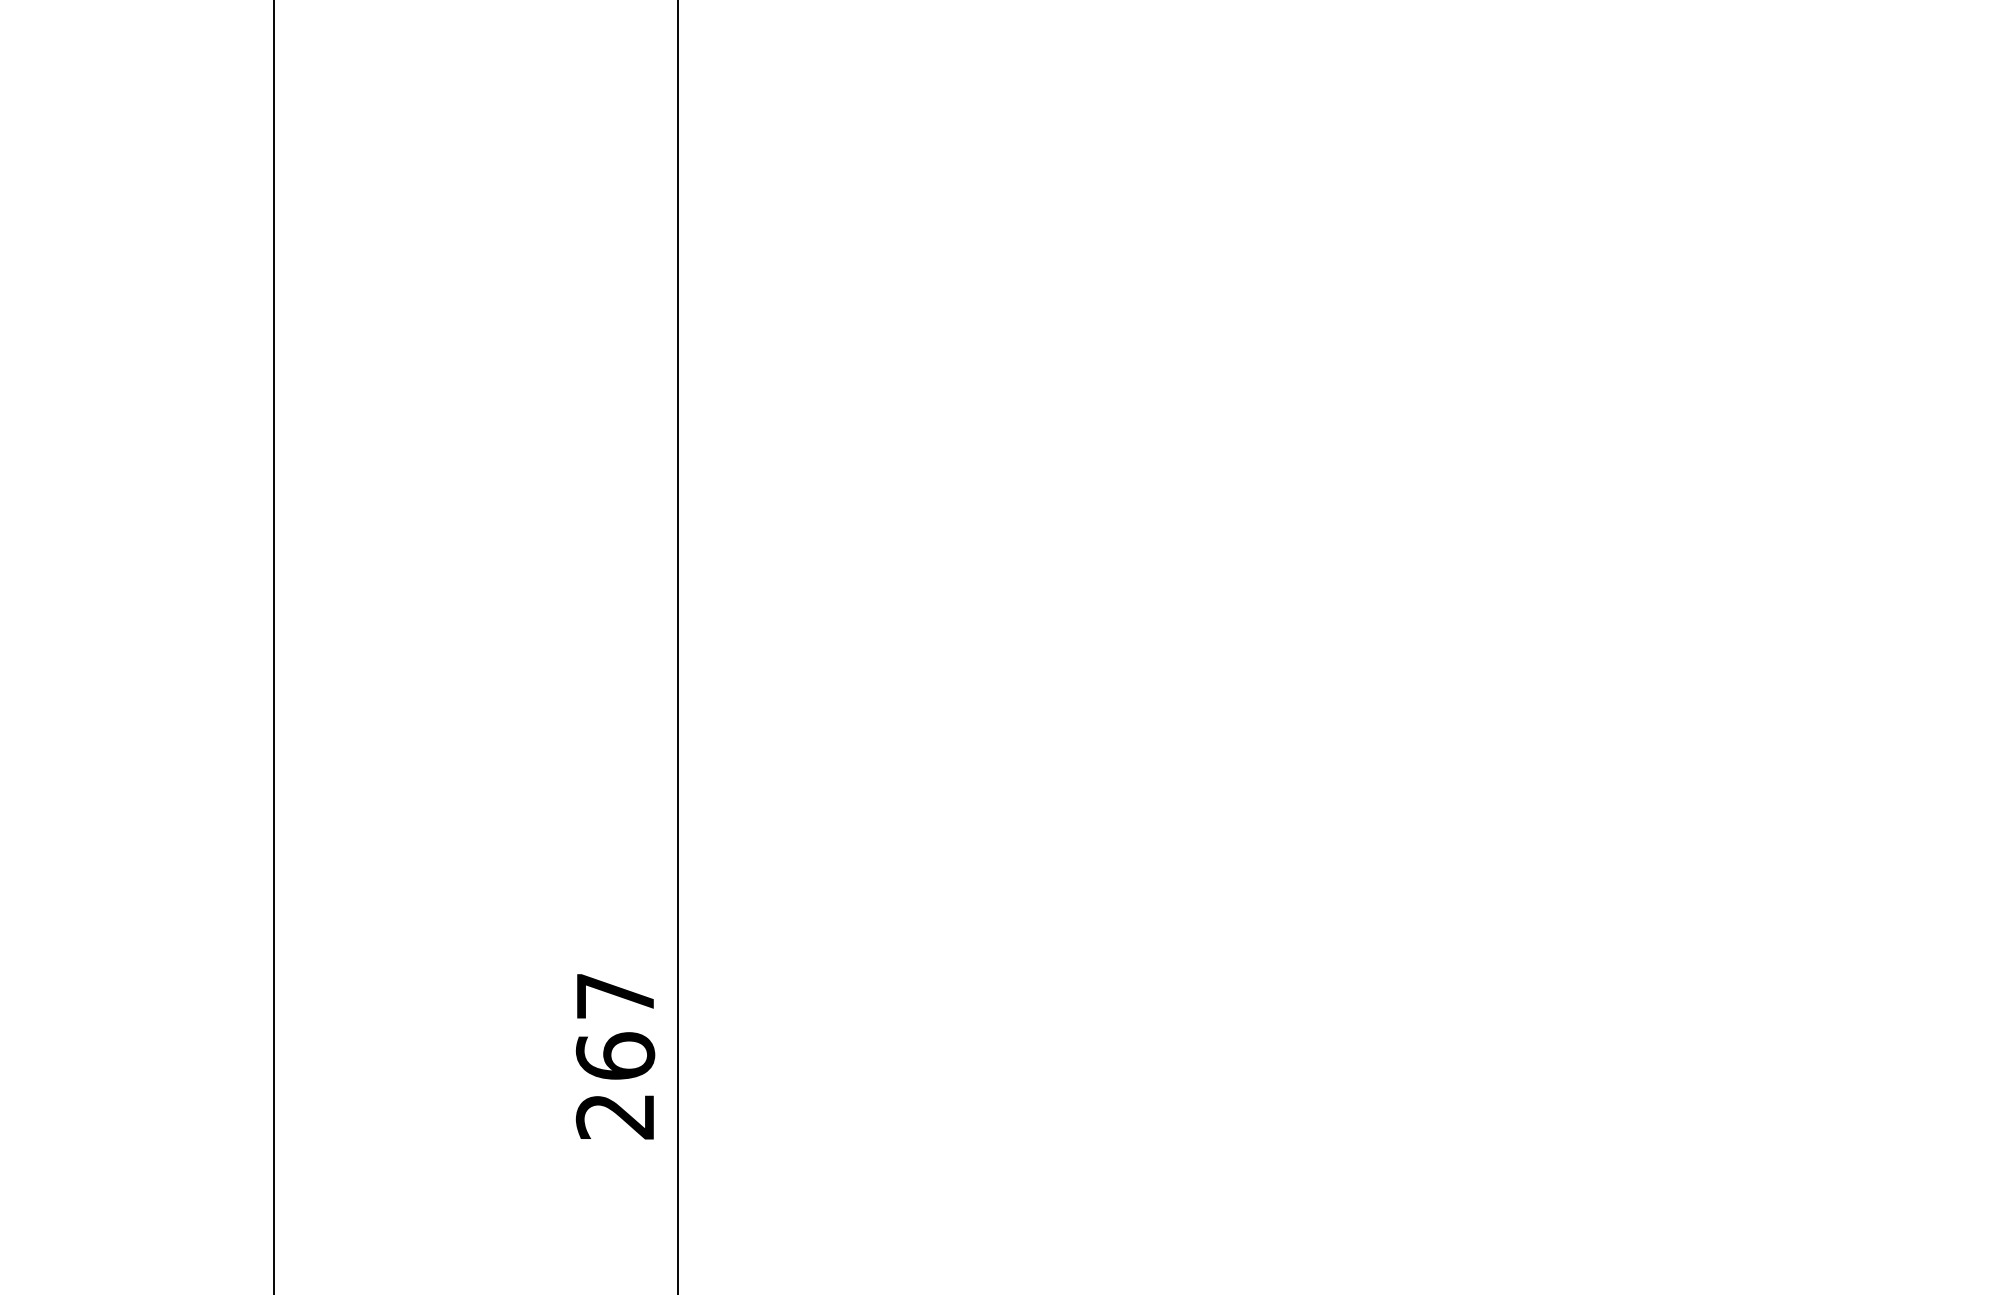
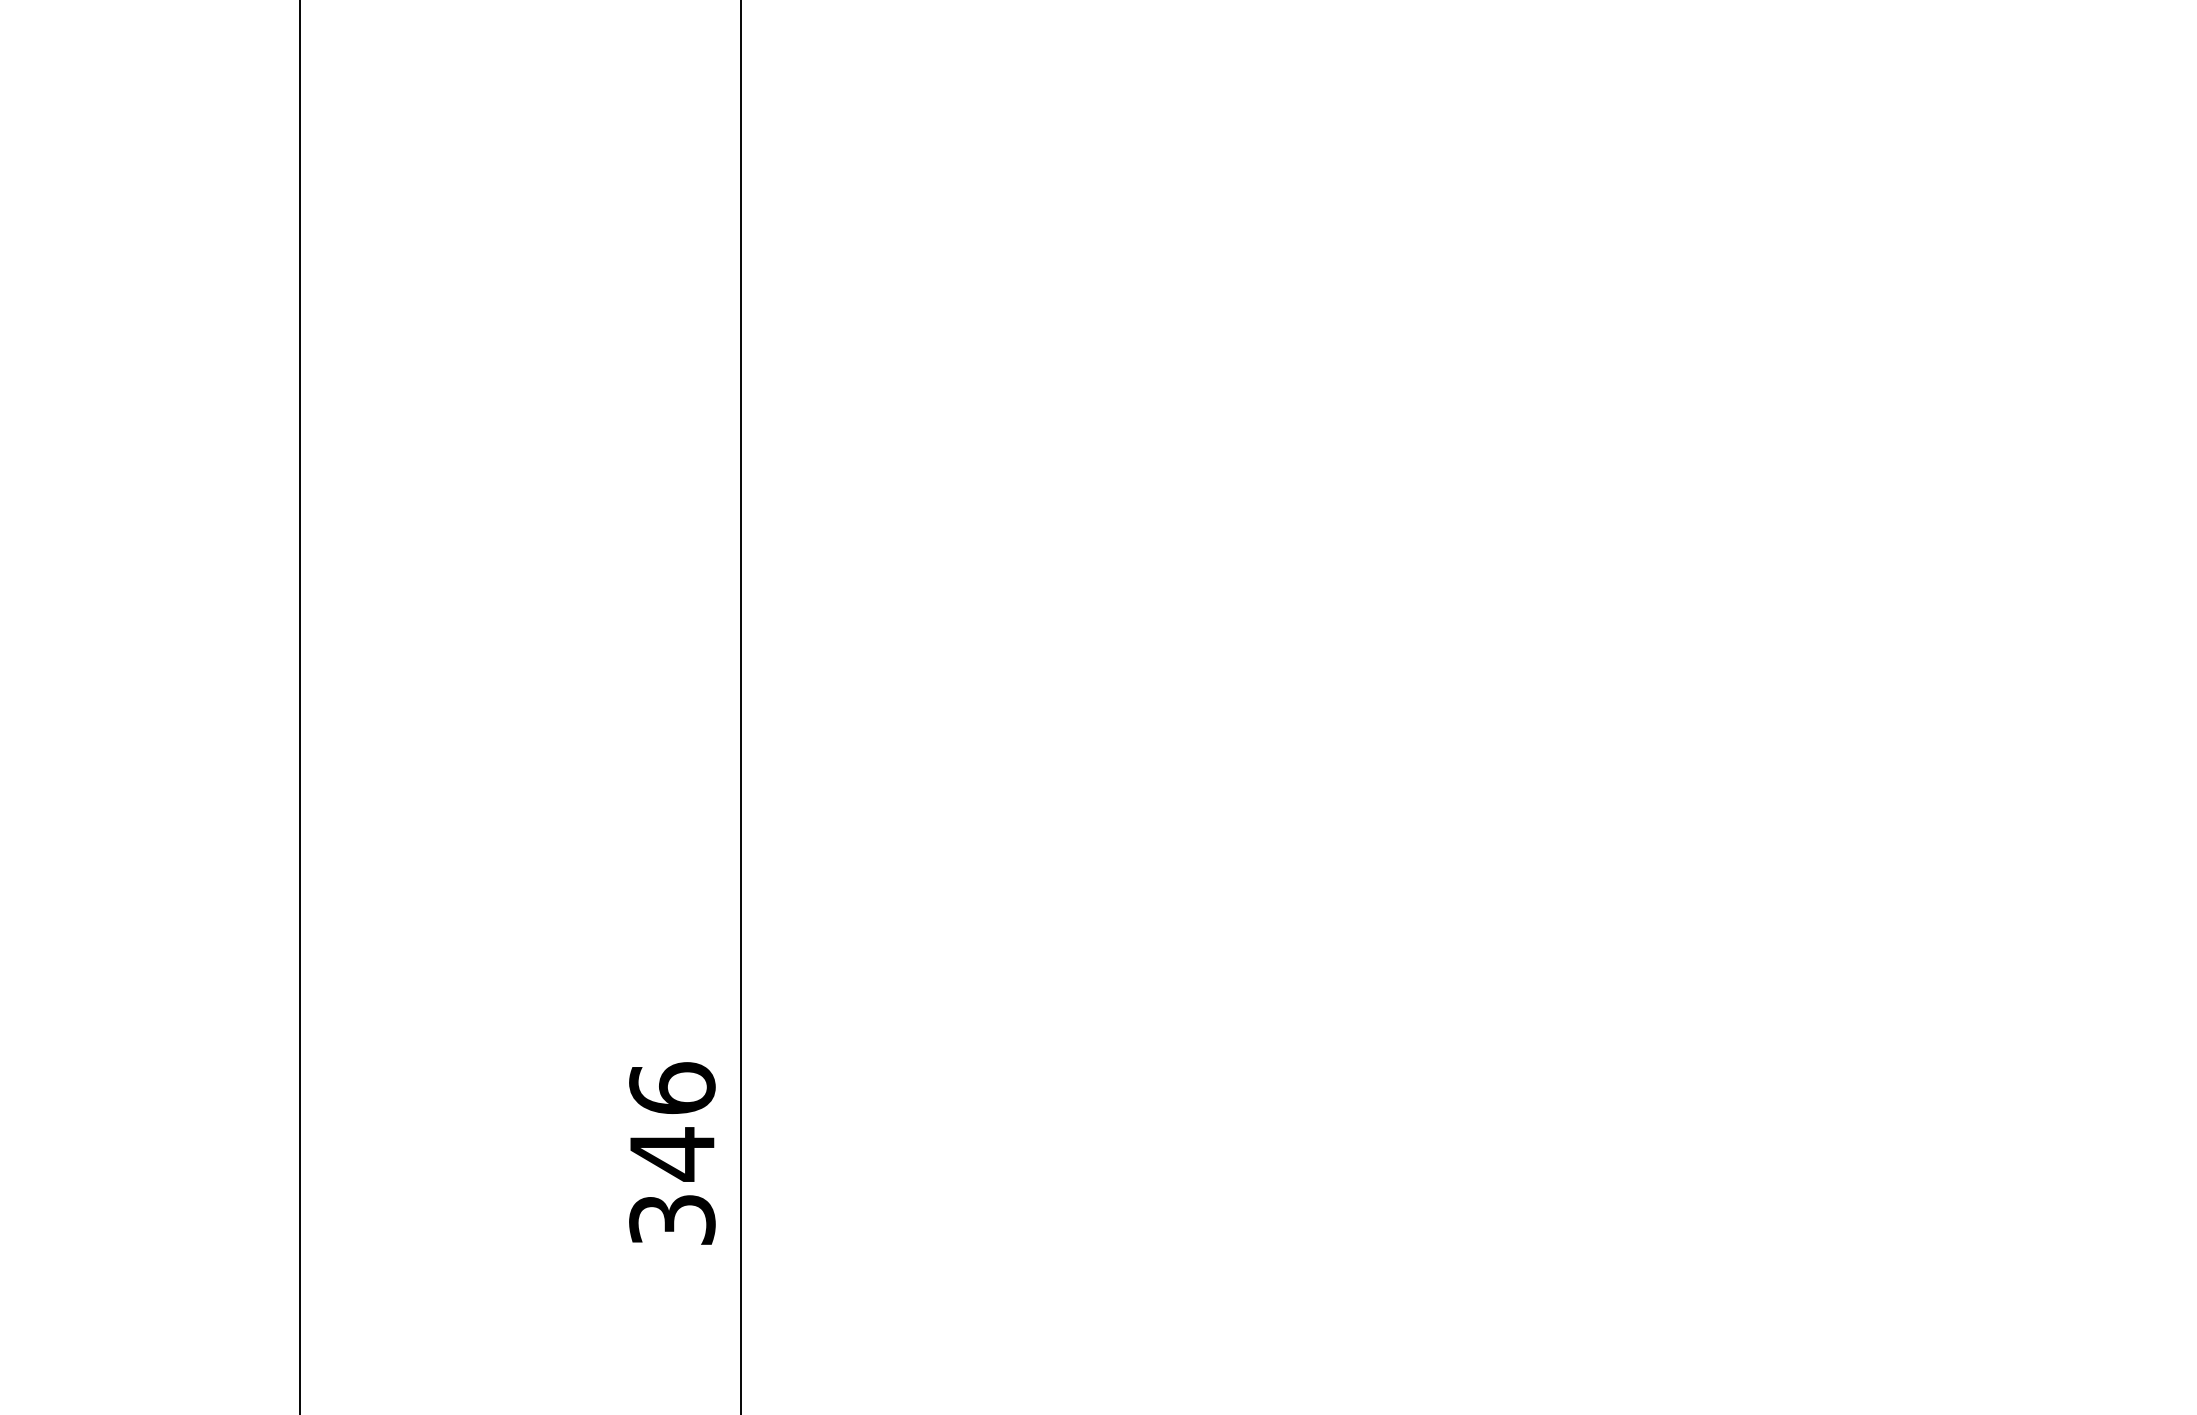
text: (615, 1055) -> (672, 1153), 267 -> 346

